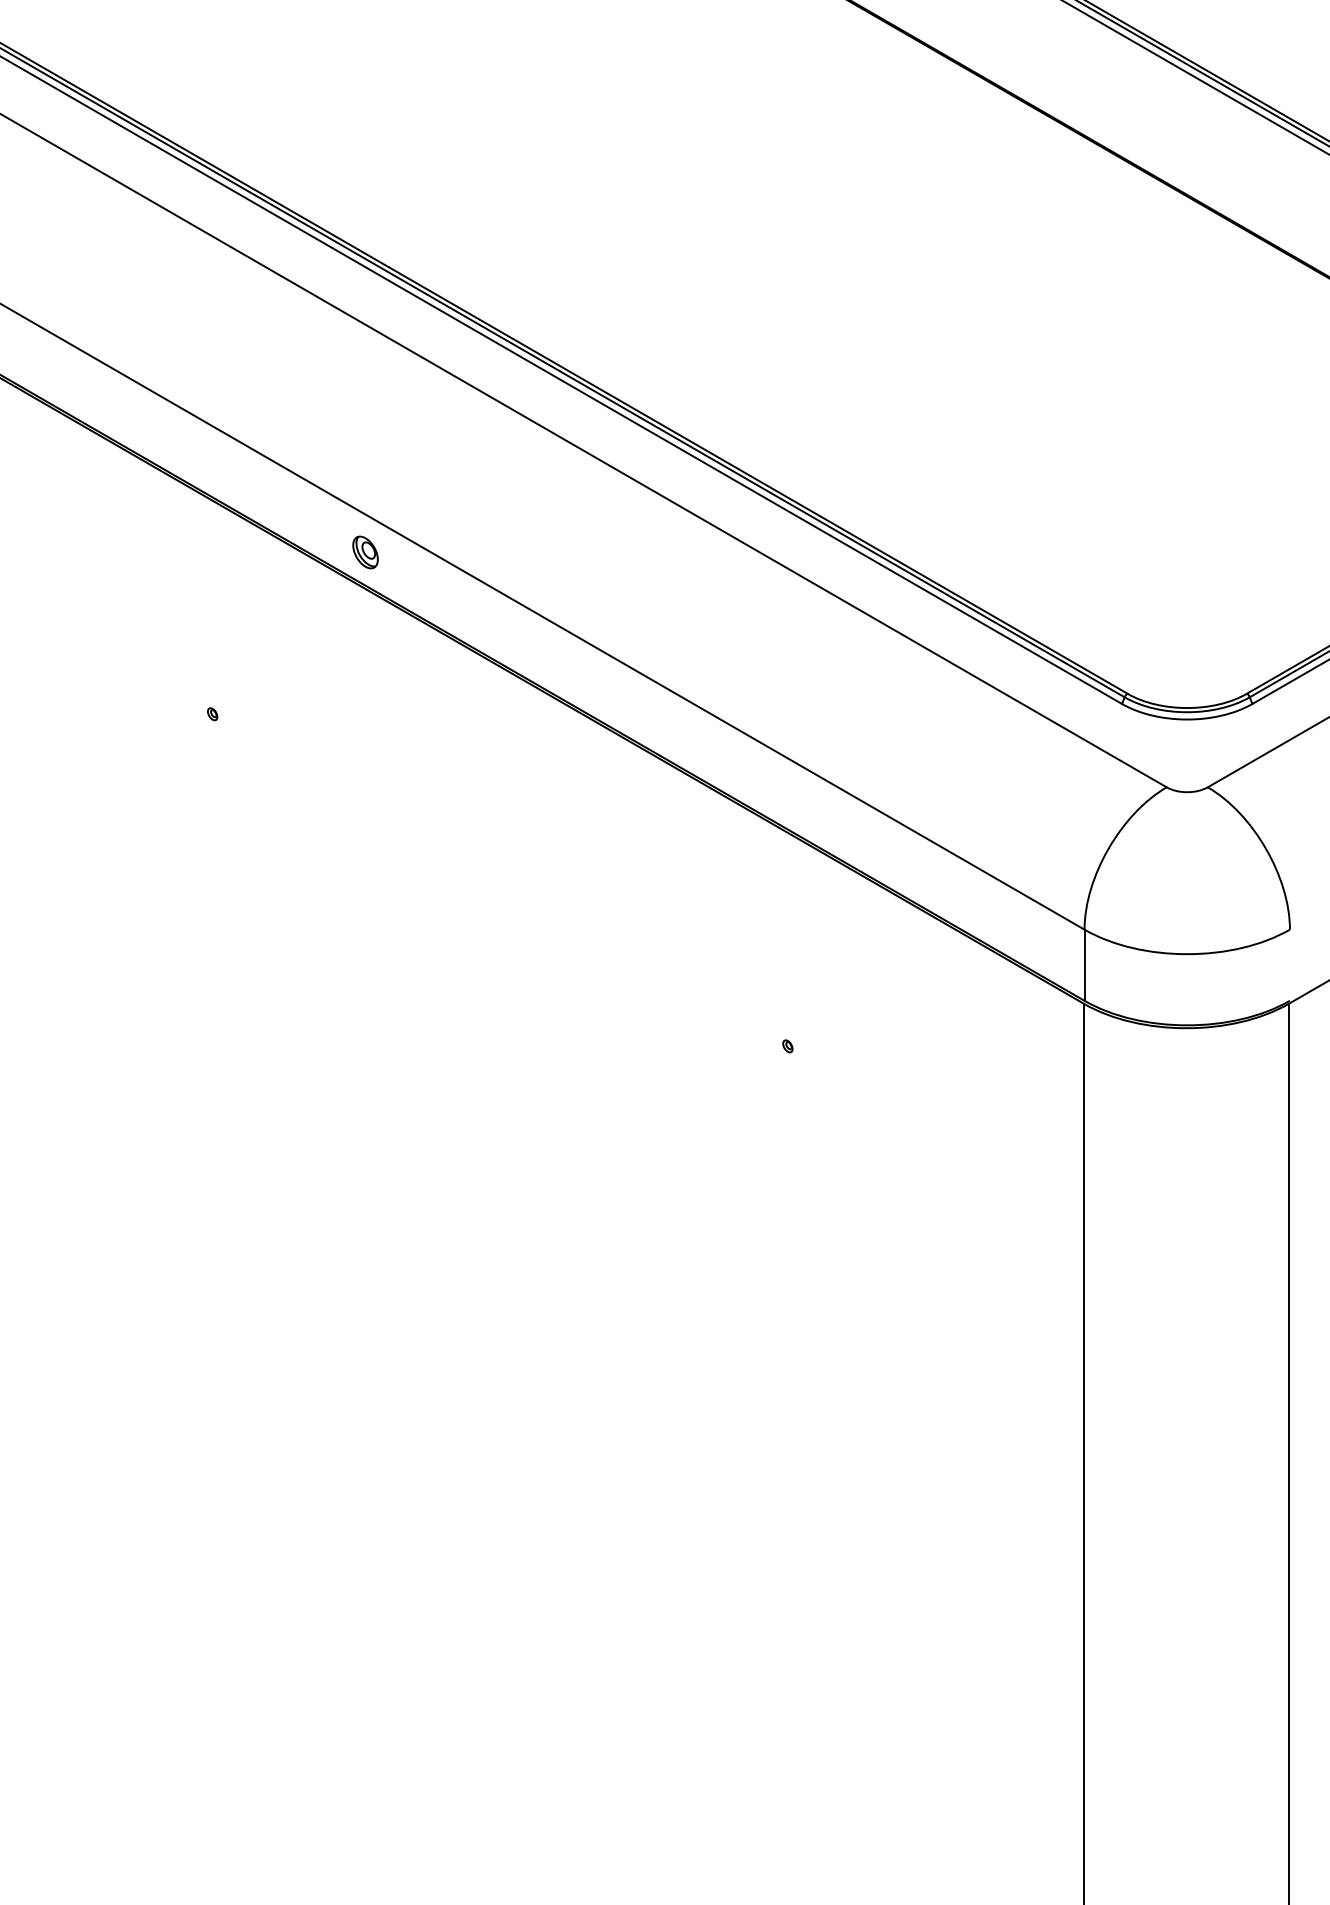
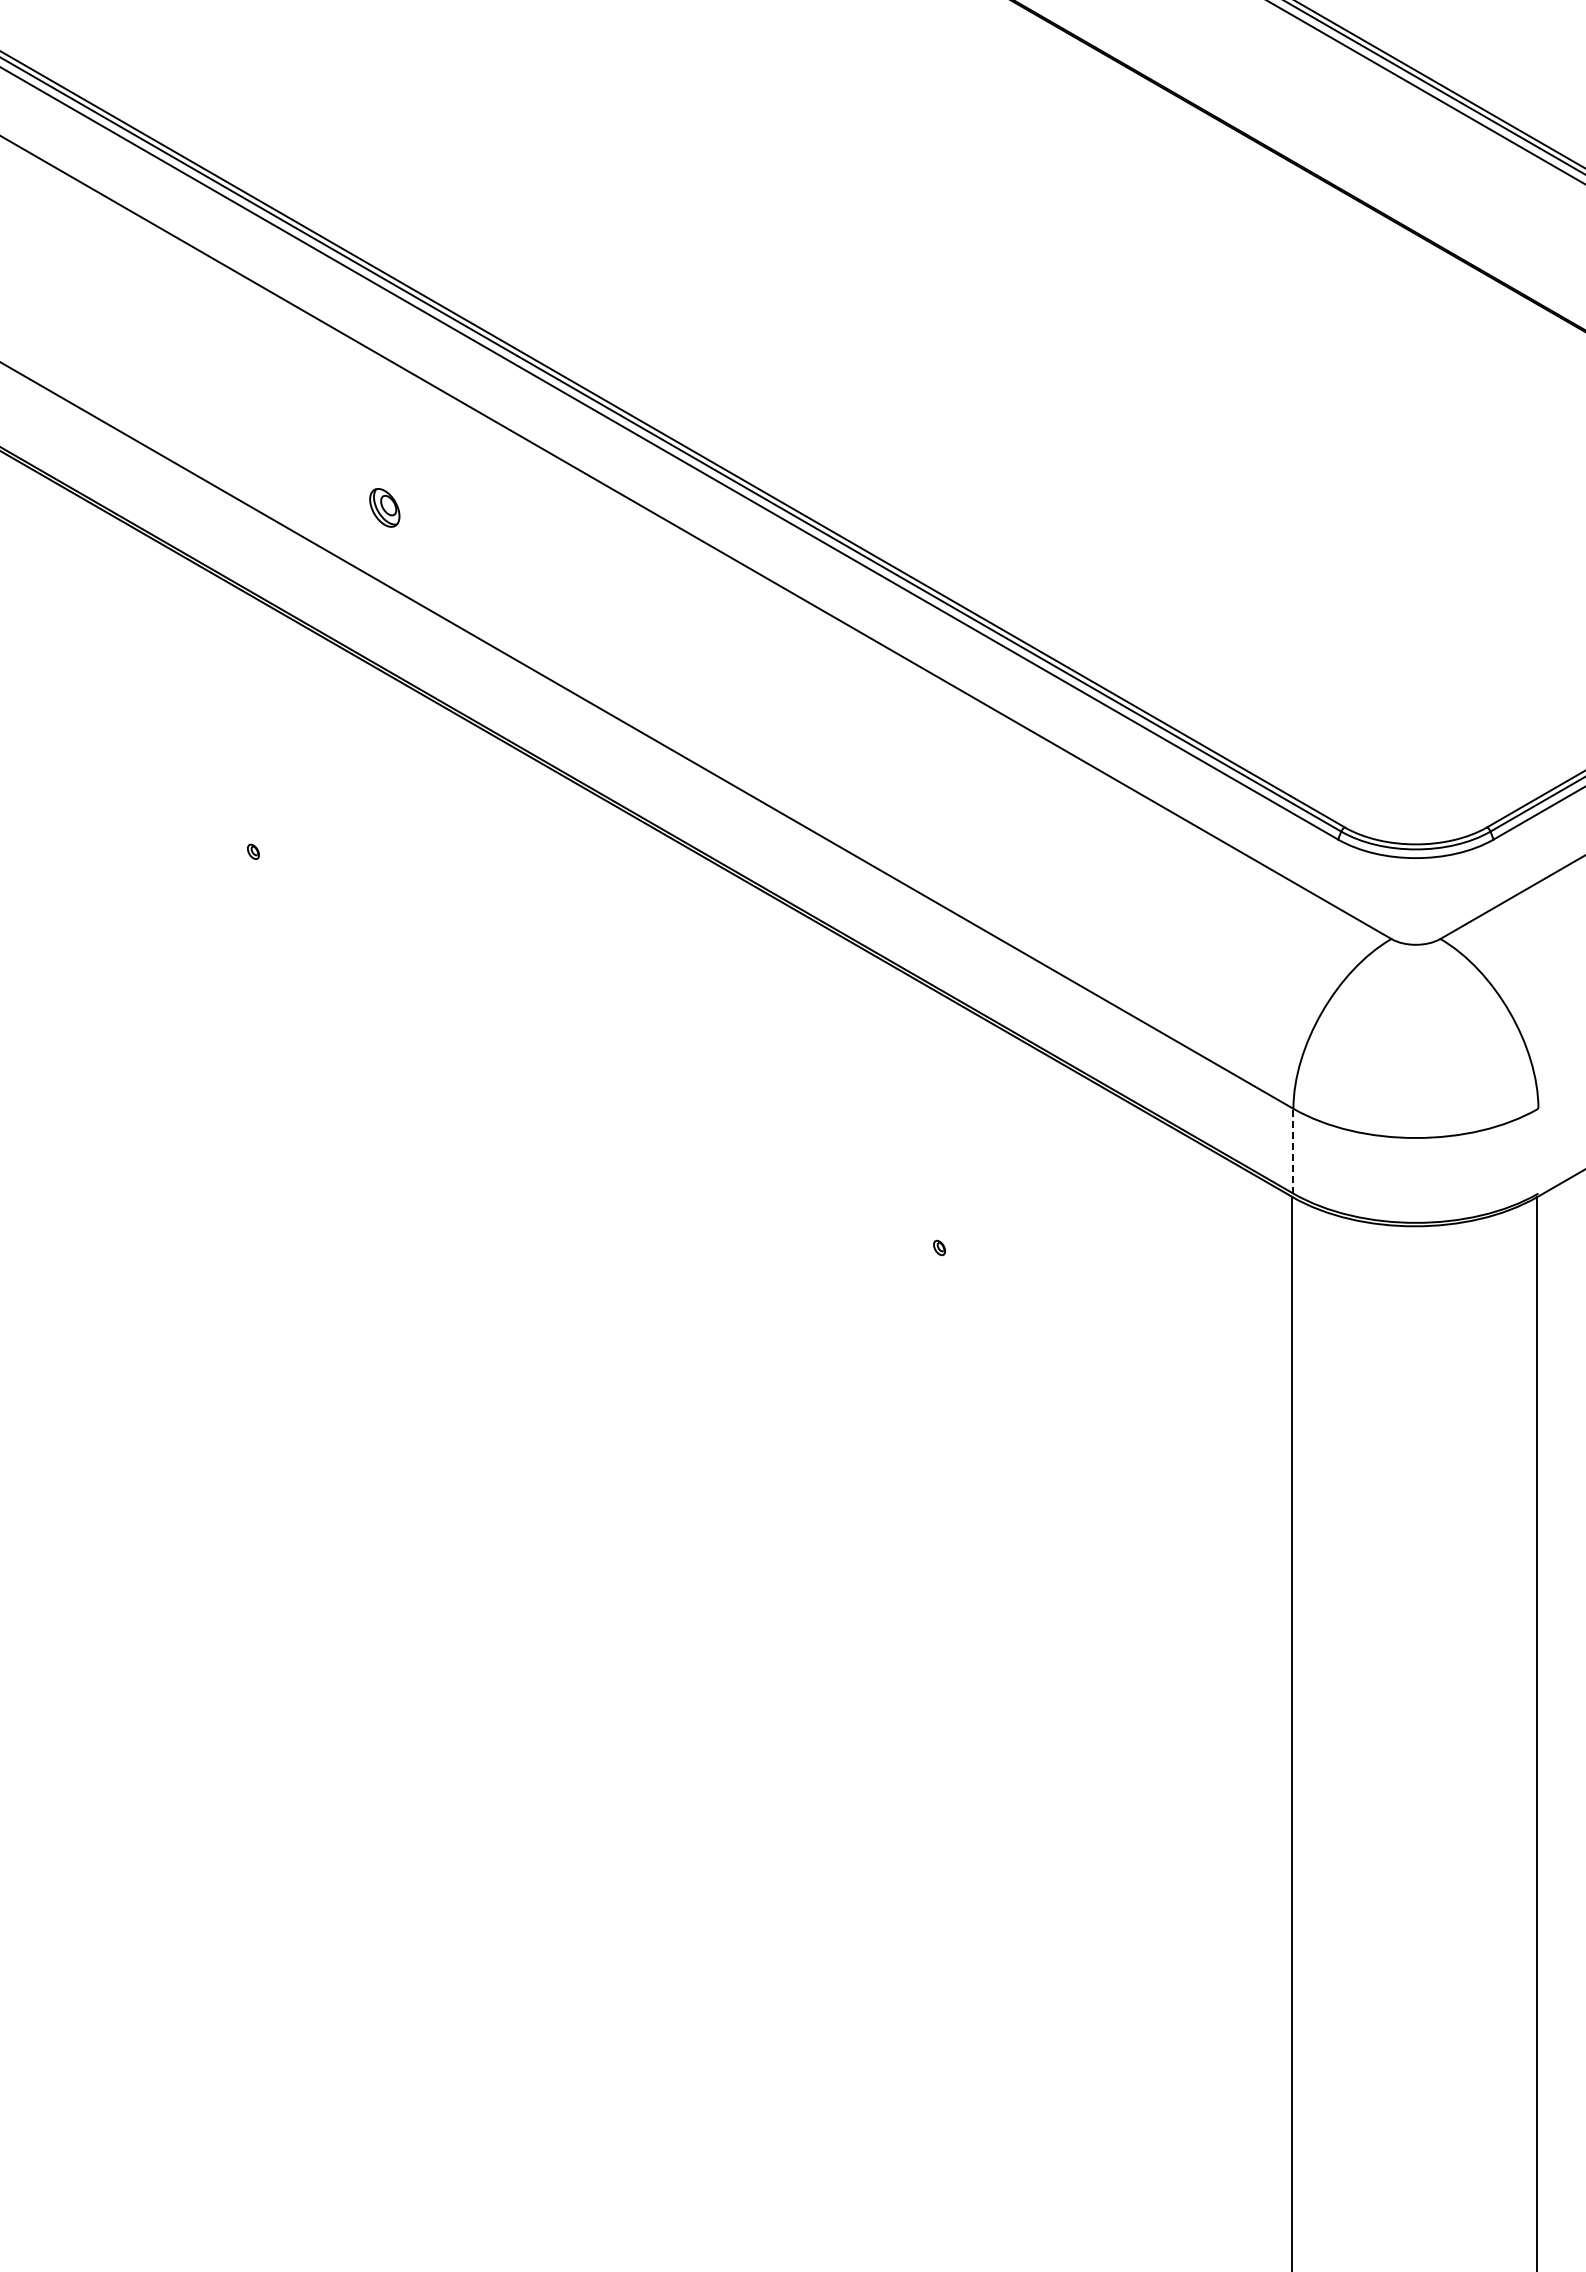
part: (365, 552) -> (384, 507), moved
line: (1084, 964) -> (1293, 1150), solid -> dashed

